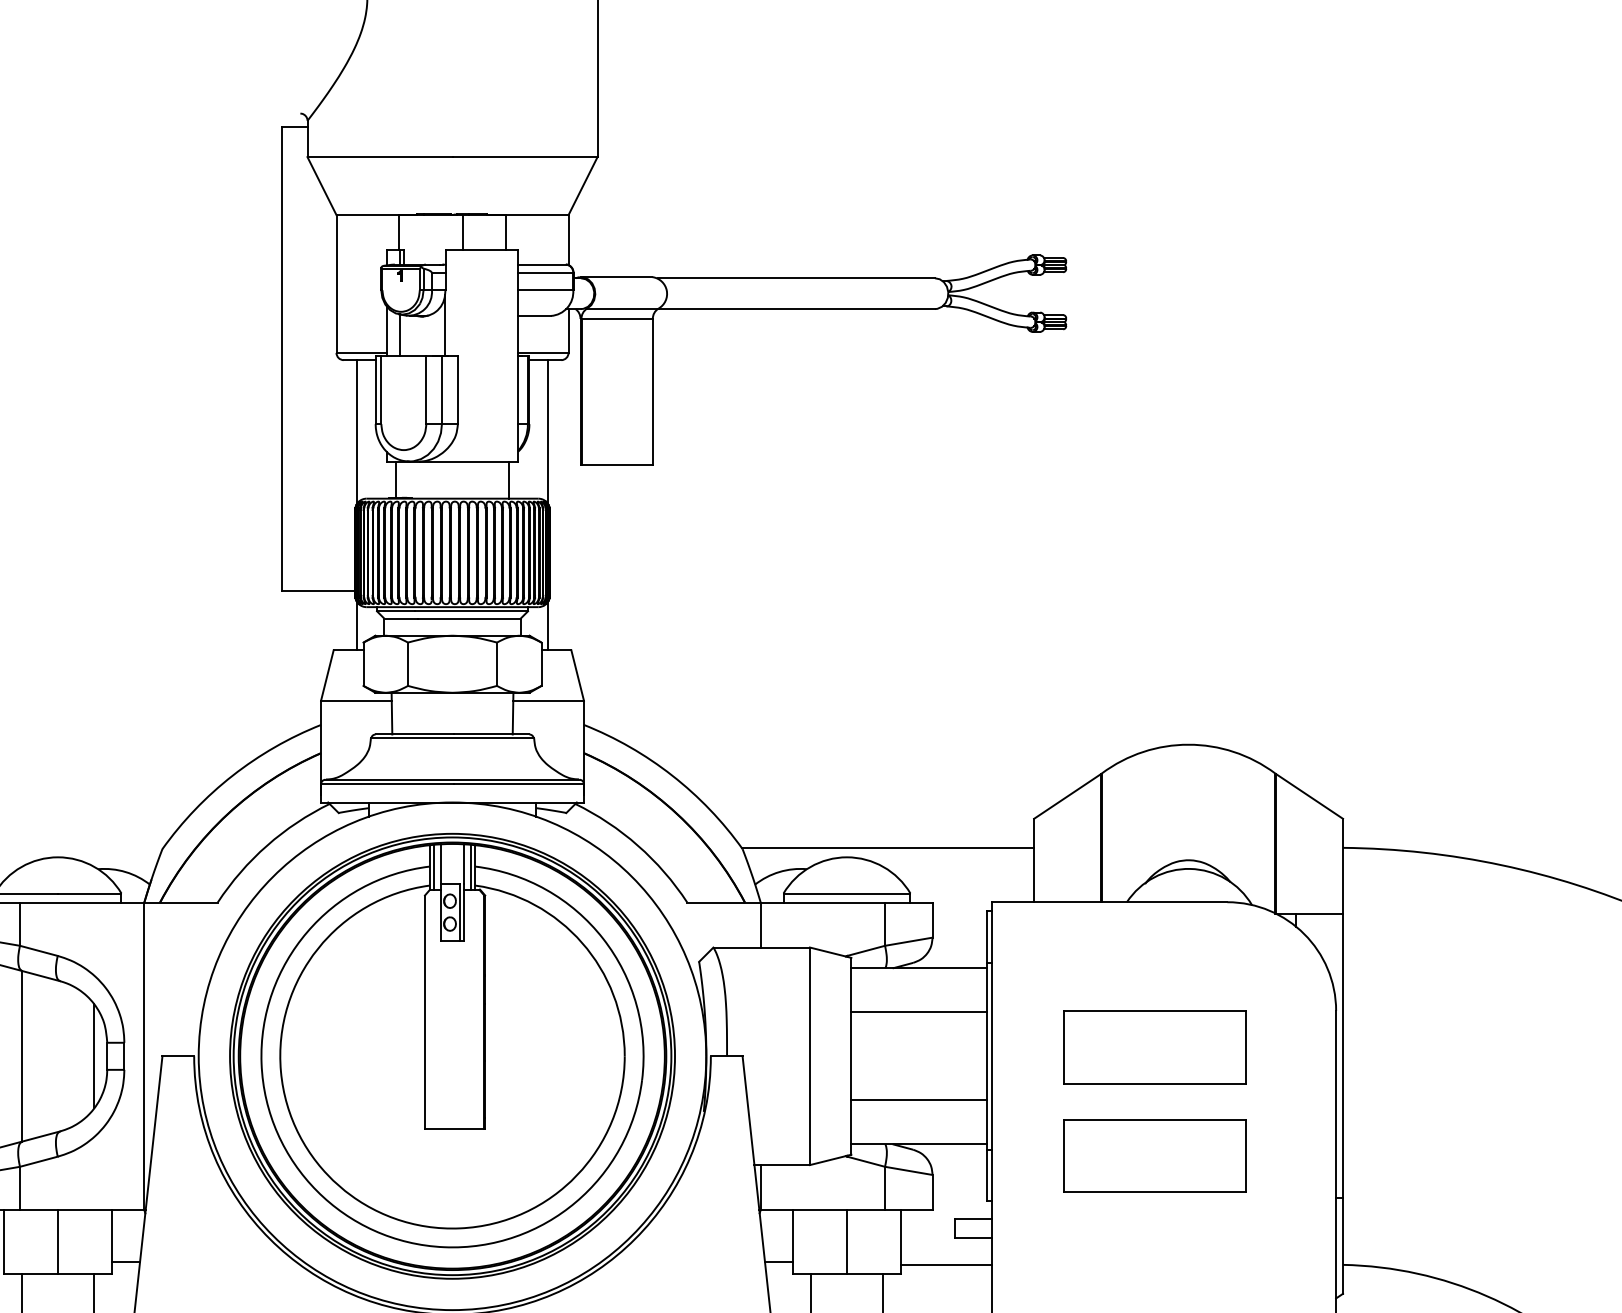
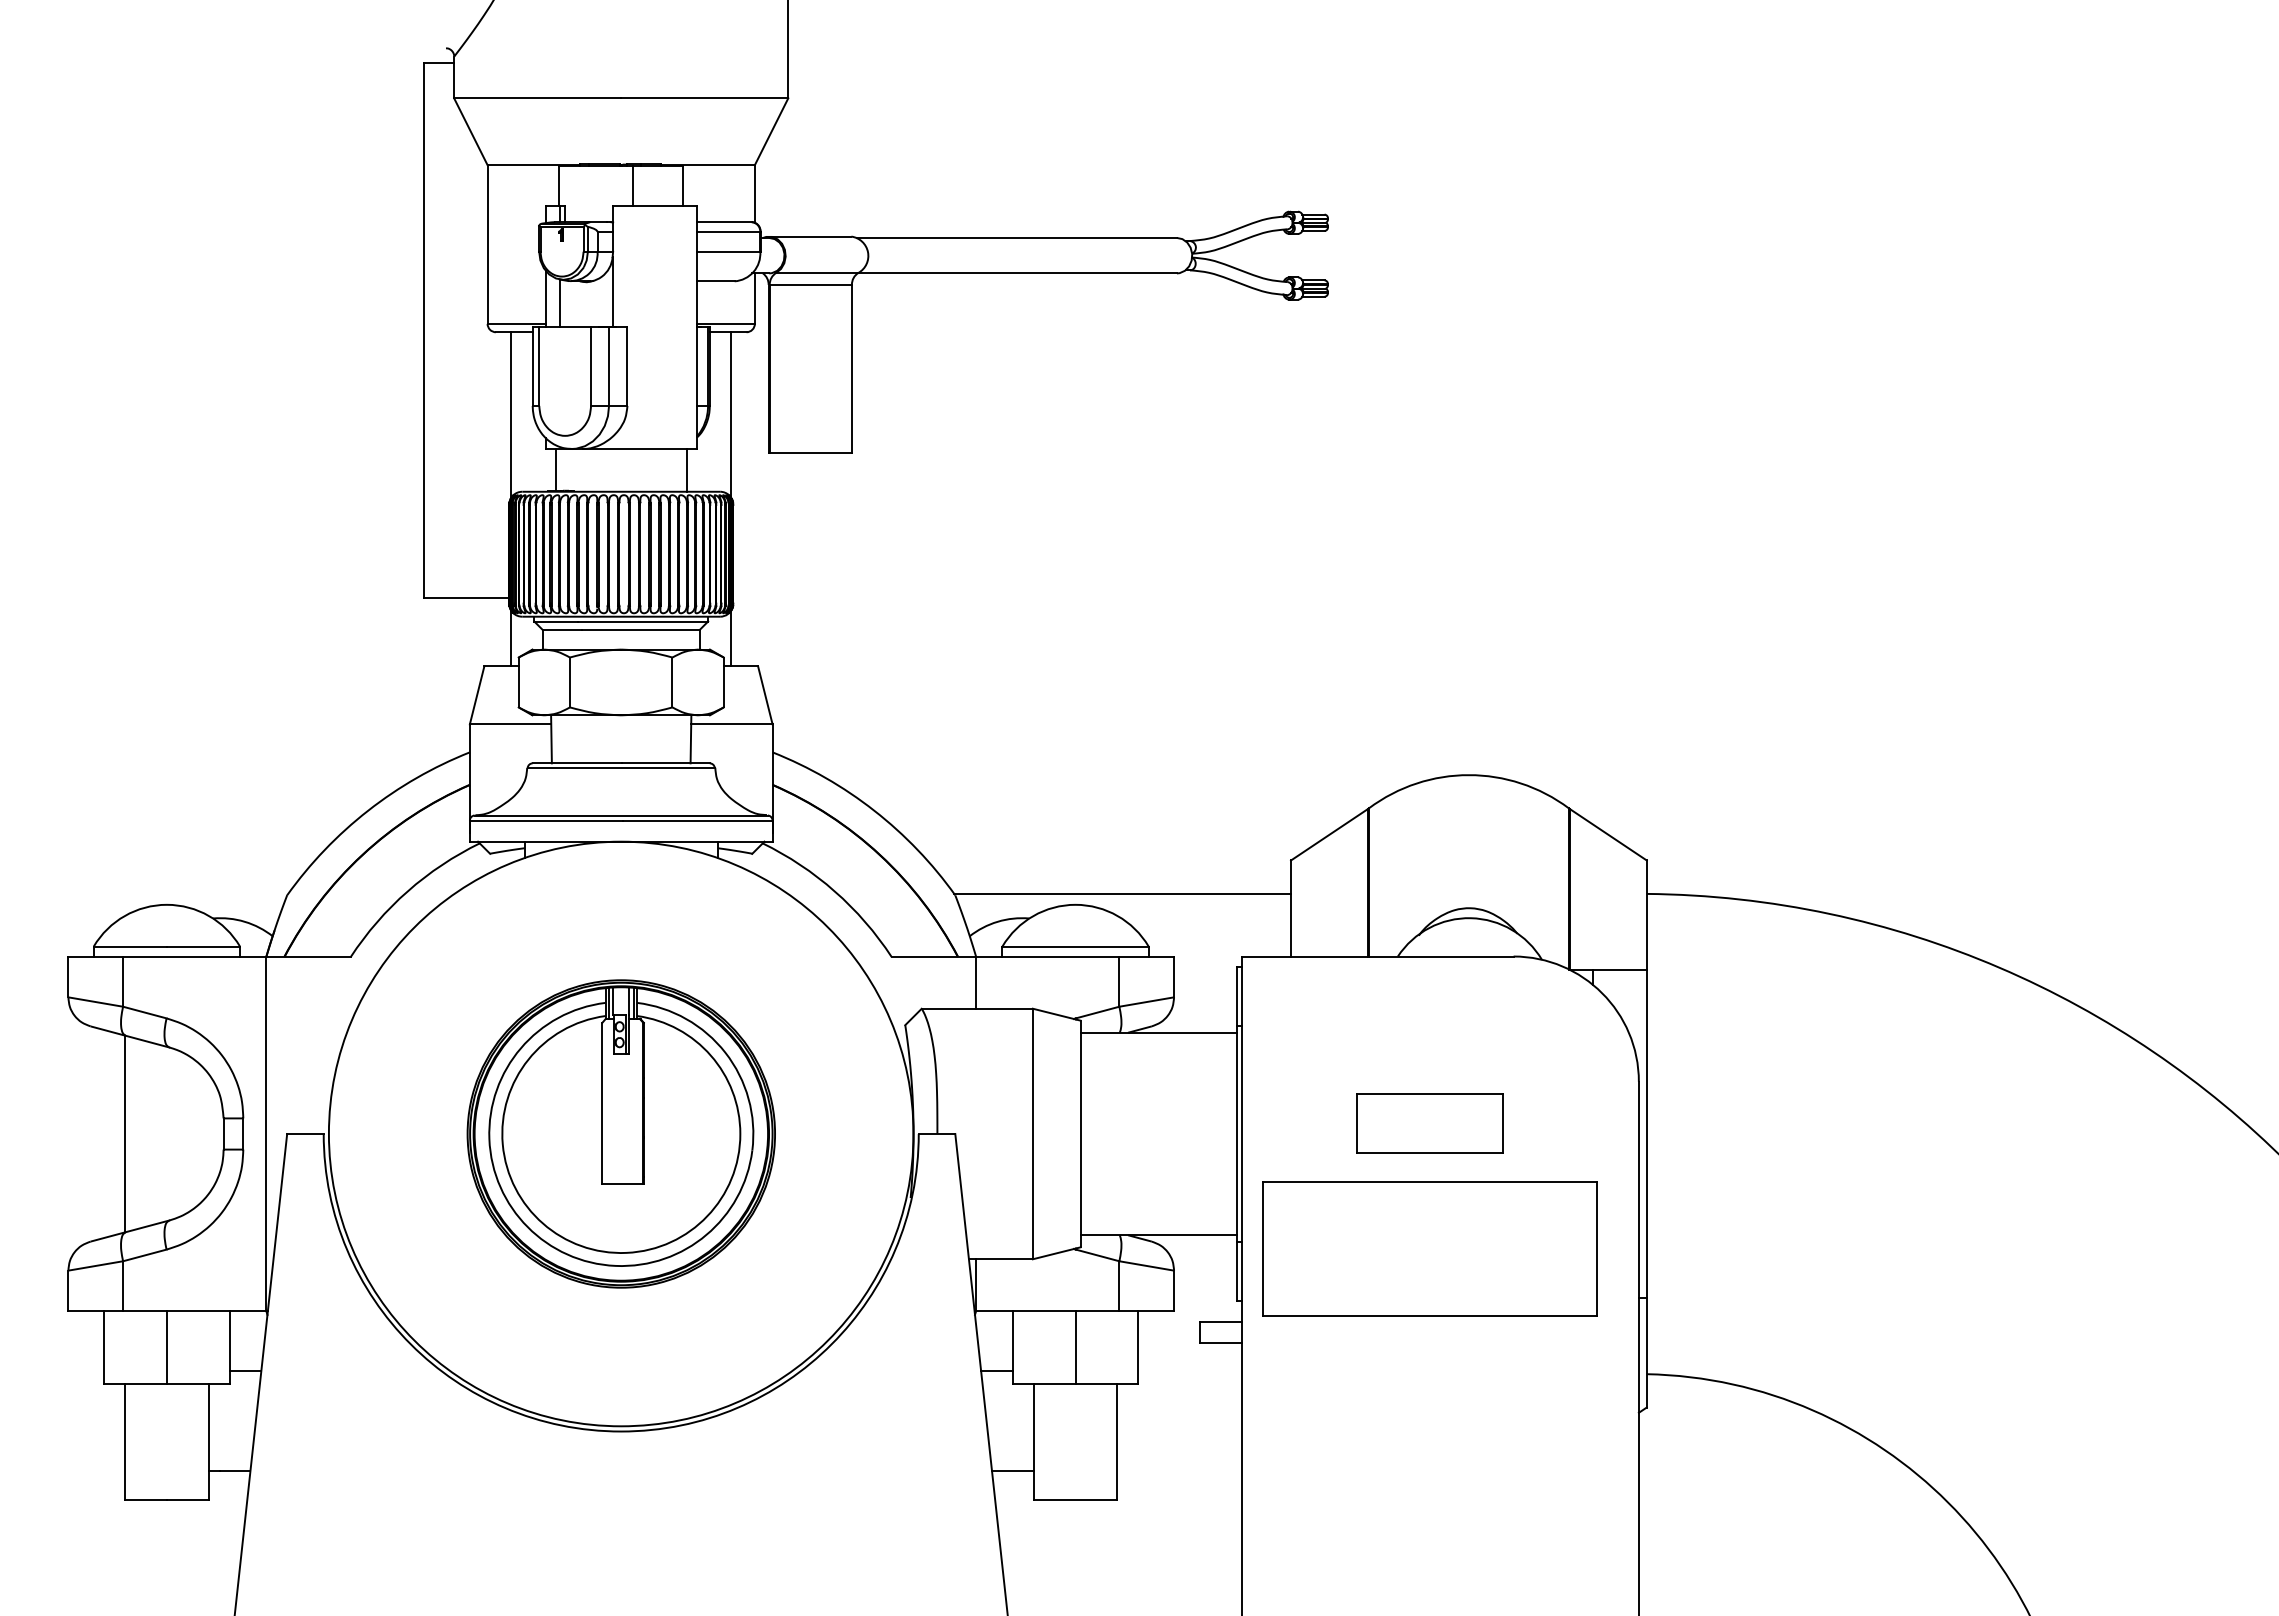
line: (919, 1012) -> (1158, 1083), removed
part: (1154, 1047) -> (1429, 1123), size x0.7
line: (94, 1055) -> (208, 1133), removed
part: (452, 1055) -> (621, 1133), size x0.6
line: (919, 1100) -> (1158, 1184), removed
part: (1154, 1155) -> (1429, 1248), size x1.6
line: (946, 1265) -> (1190, 1374), removed

